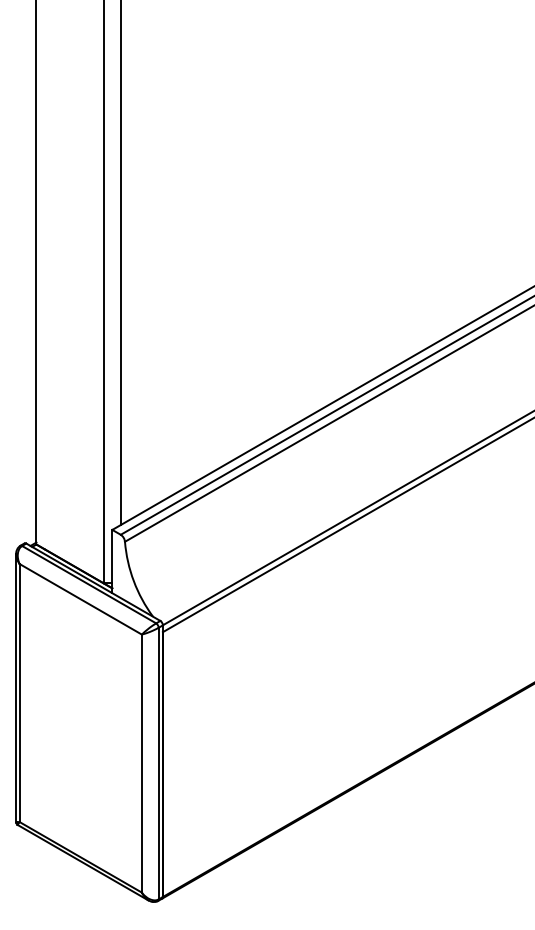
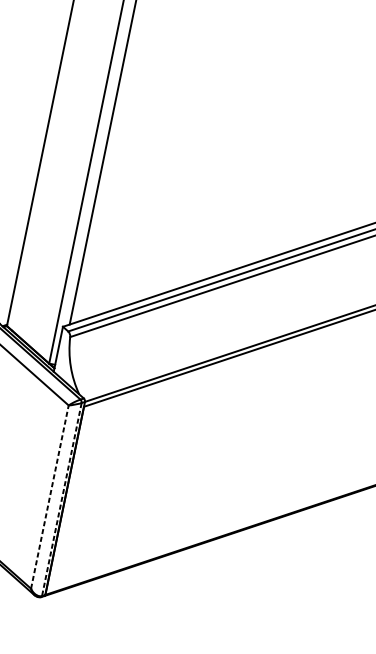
line: (141, 763) -> (49, 496), solid -> dashed
line: (158, 763) -> (61, 499), solid -> dashed

